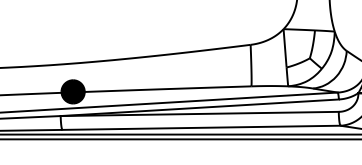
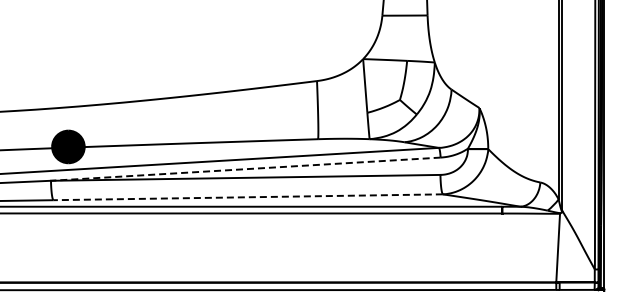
line: (199, 107) -> (245, 169), solid -> dashed
line: (201, 127) -> (248, 197), solid -> dashed

